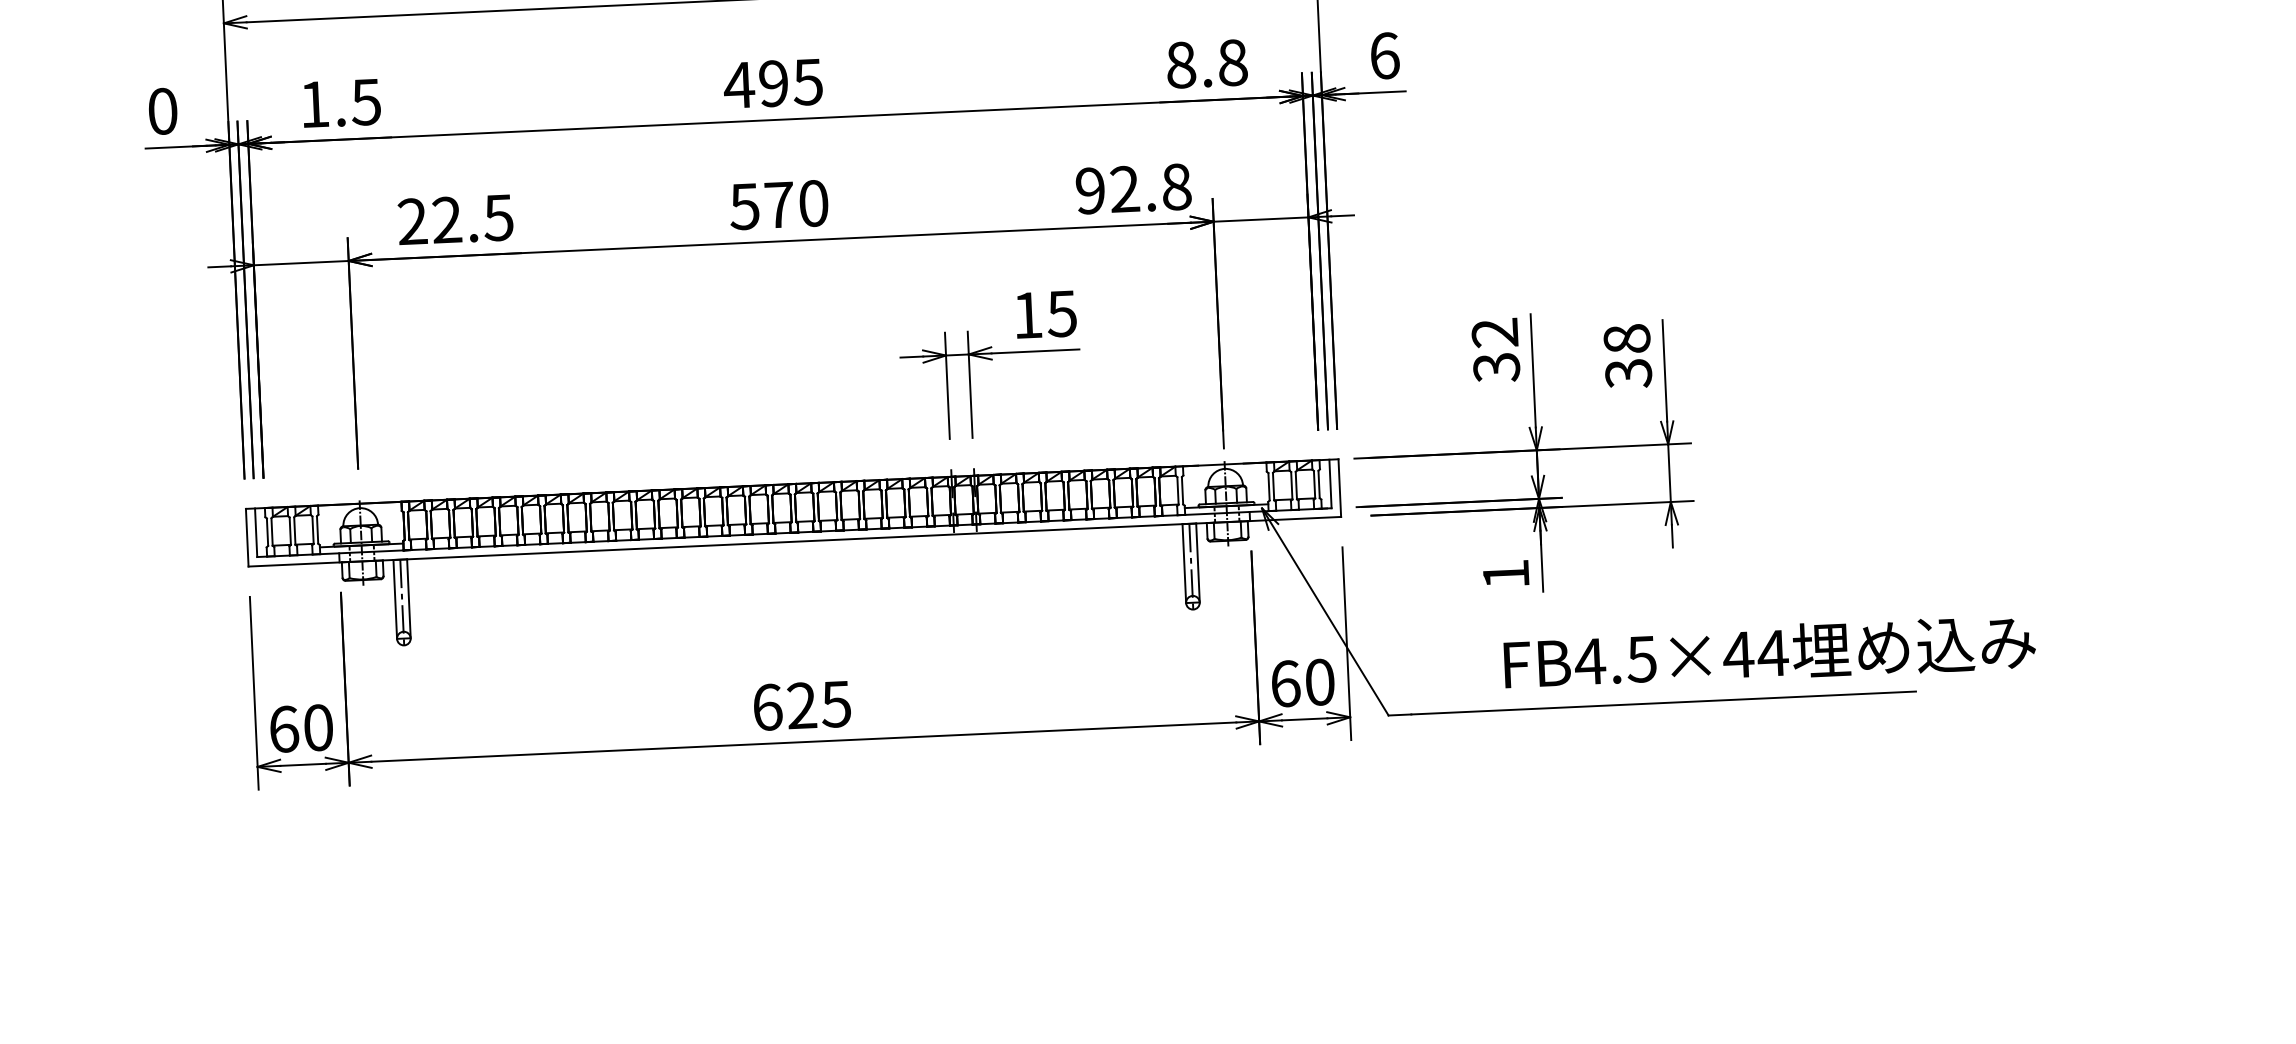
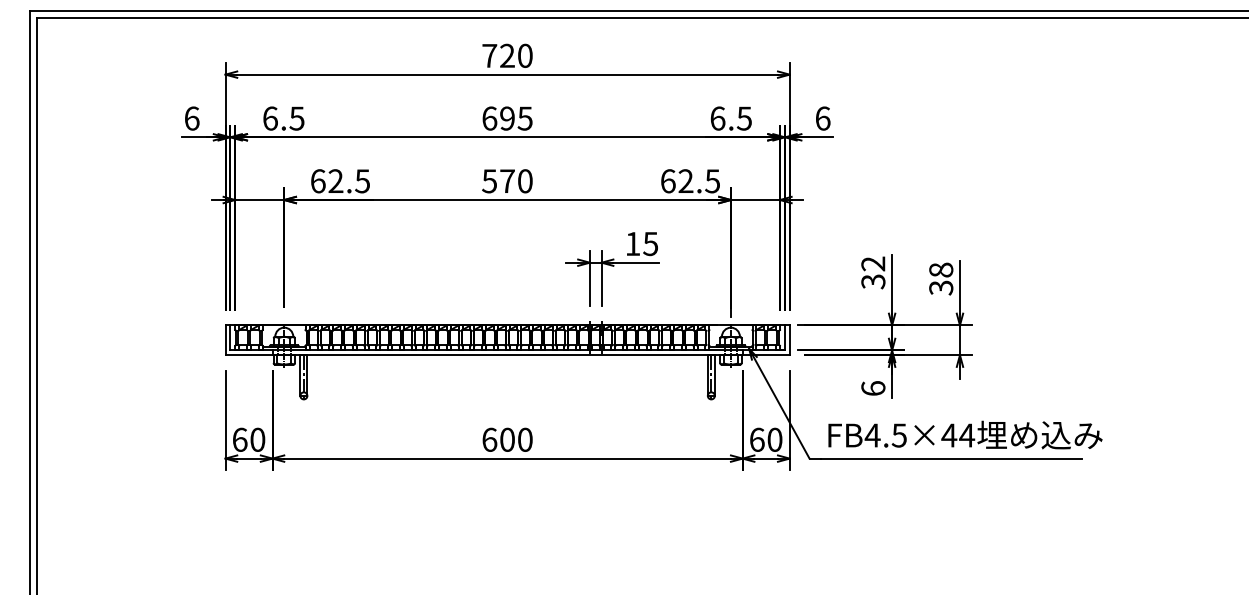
text: (1207, 63) -> (731, 118), 8.8 -> 6.5
text: (738, 85) -> (489, 118), 495 -> 695
text: (314, 104) -> (270, 118), 1.5 -> 6.5
text: (161, 111) -> (191, 118), 0 -> 6
text: (1133, 189) -> (690, 181), 92.8 -> 62.5
text: (411, 222) -> (317, 181), 22.5 -> 62.5
text: (1506, 574) -> (873, 388), 1 -> 6
text: (1769, 651) -> (965, 434), moved
text: (819, 704) -> (516, 439), 625 -> 600

